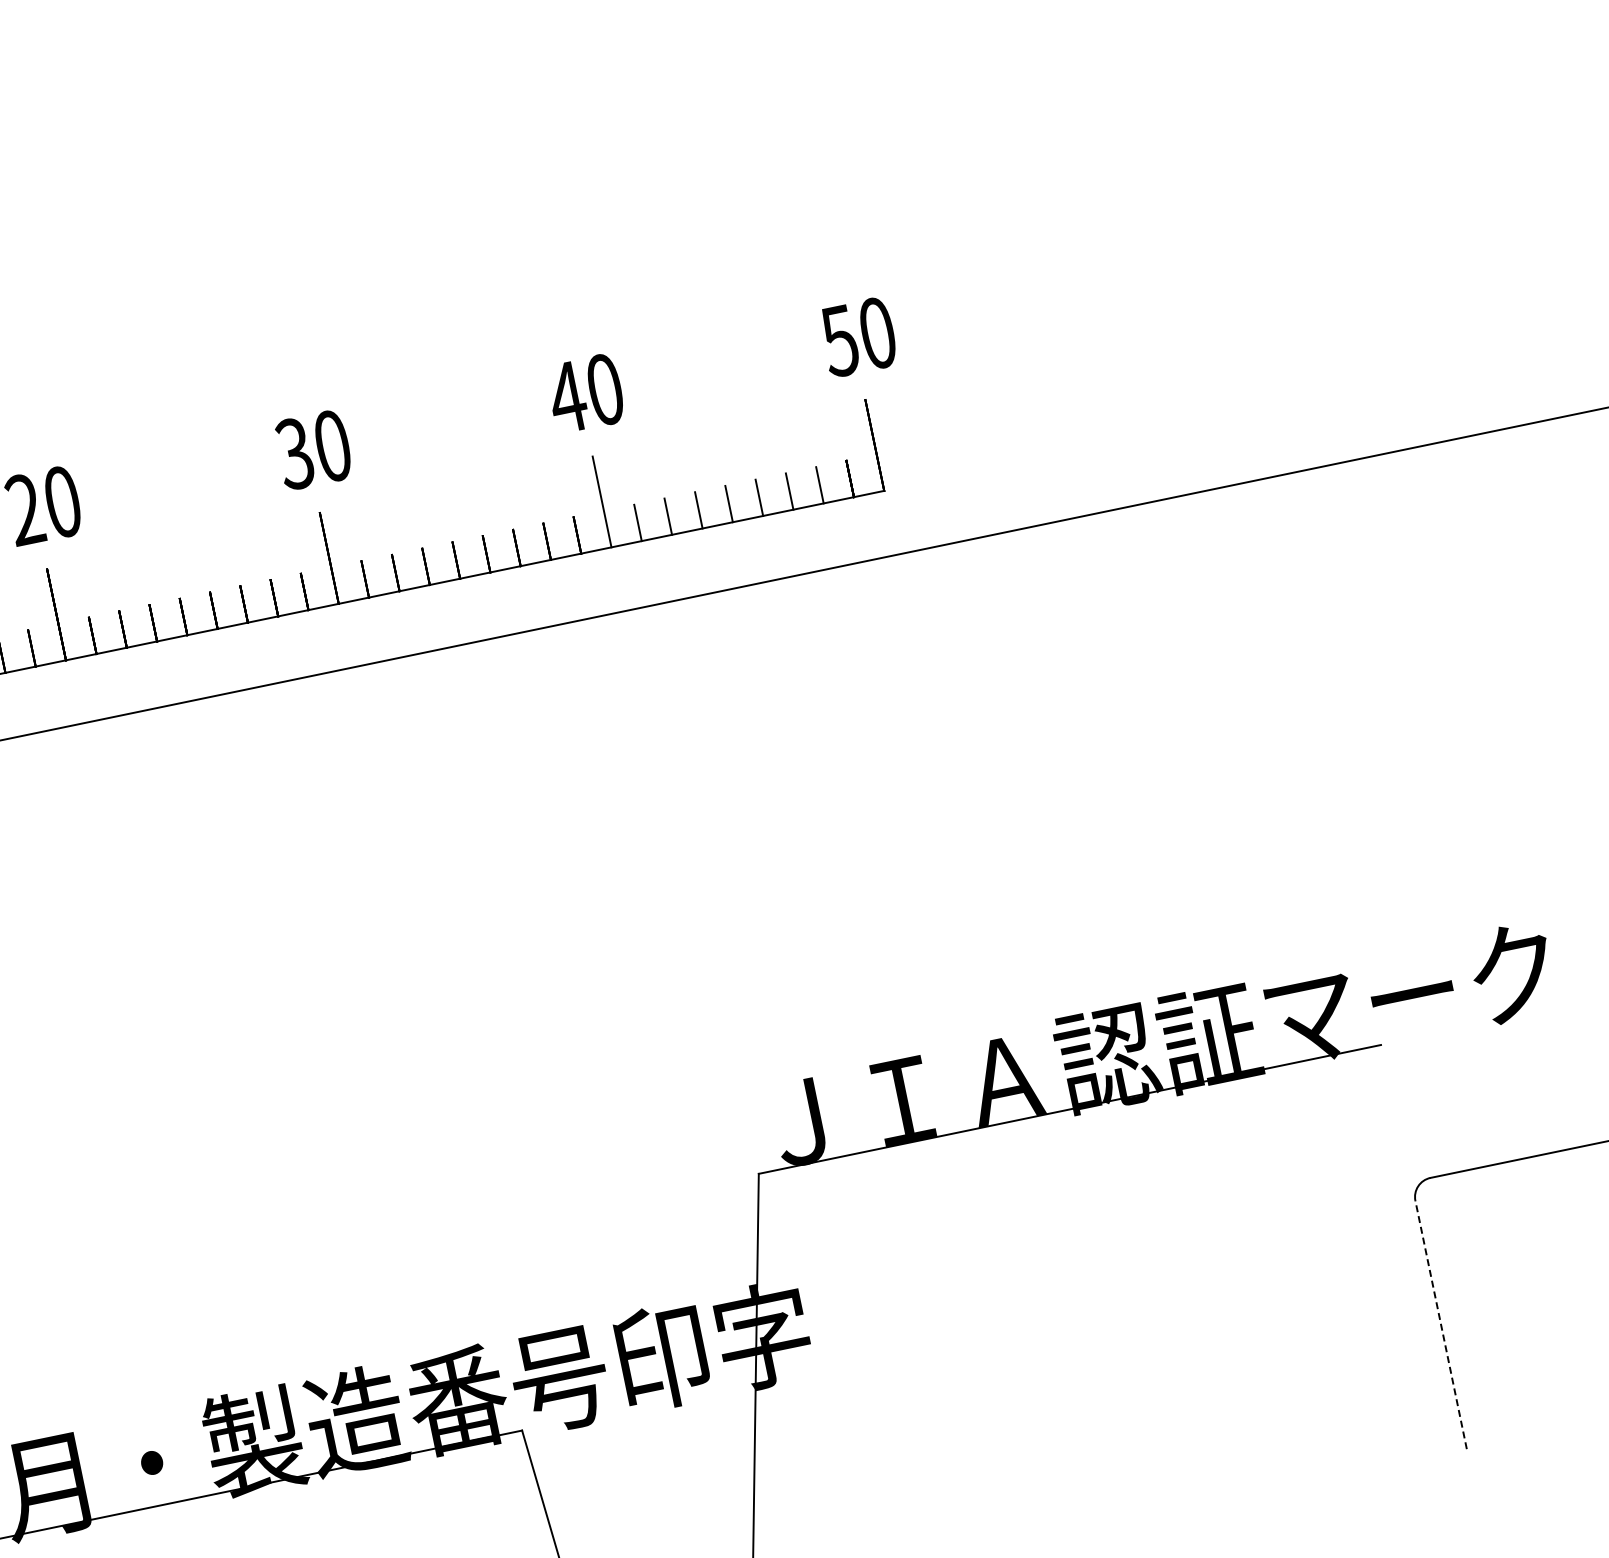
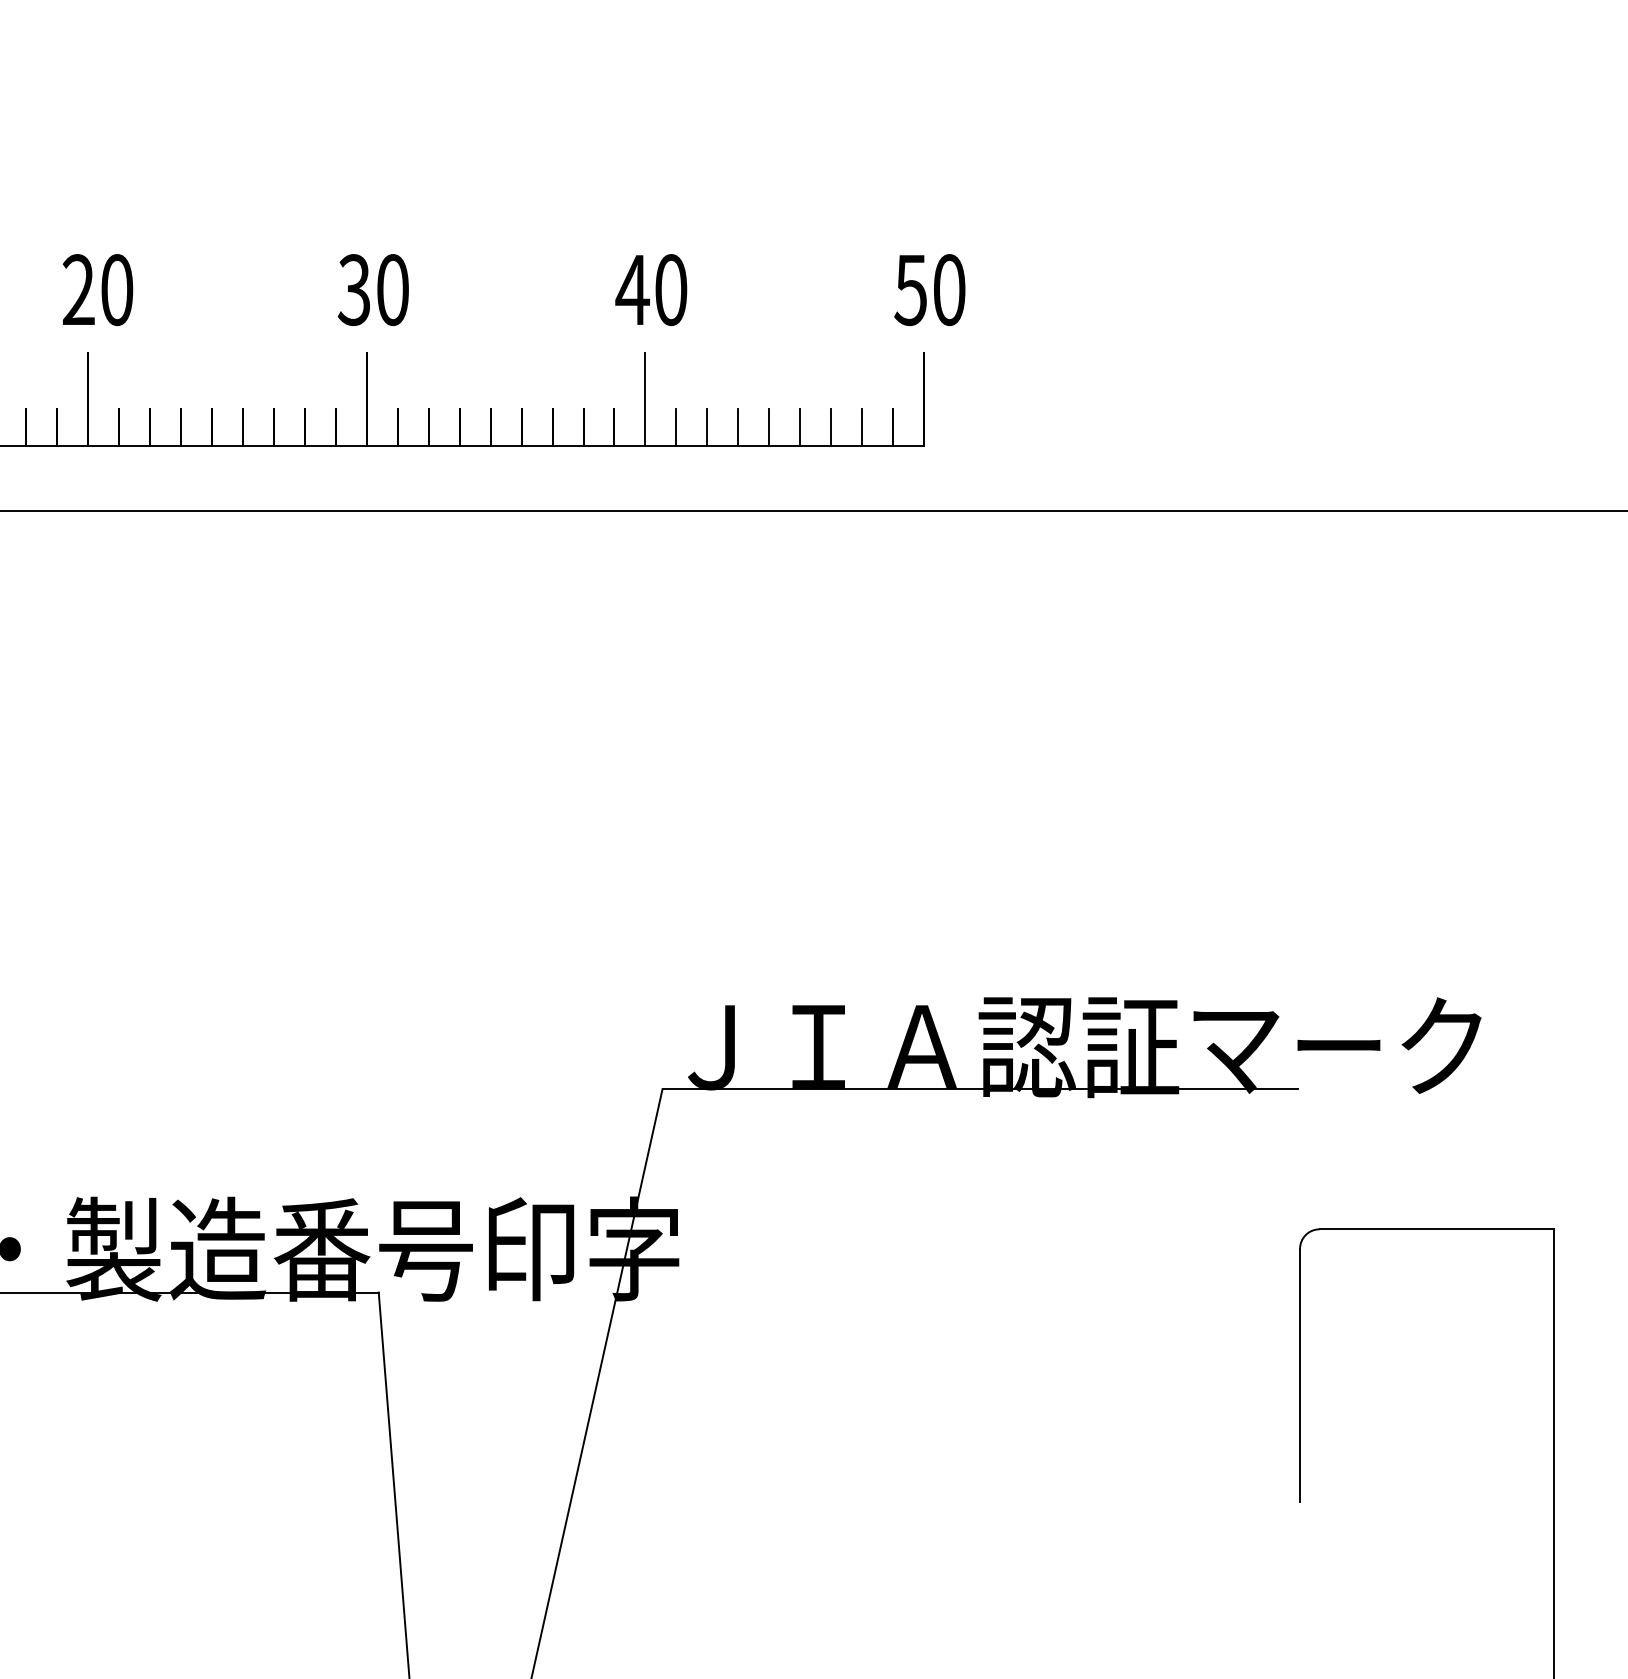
line: (1441, 1324) -> (1300, 1375), dashed -> solid

